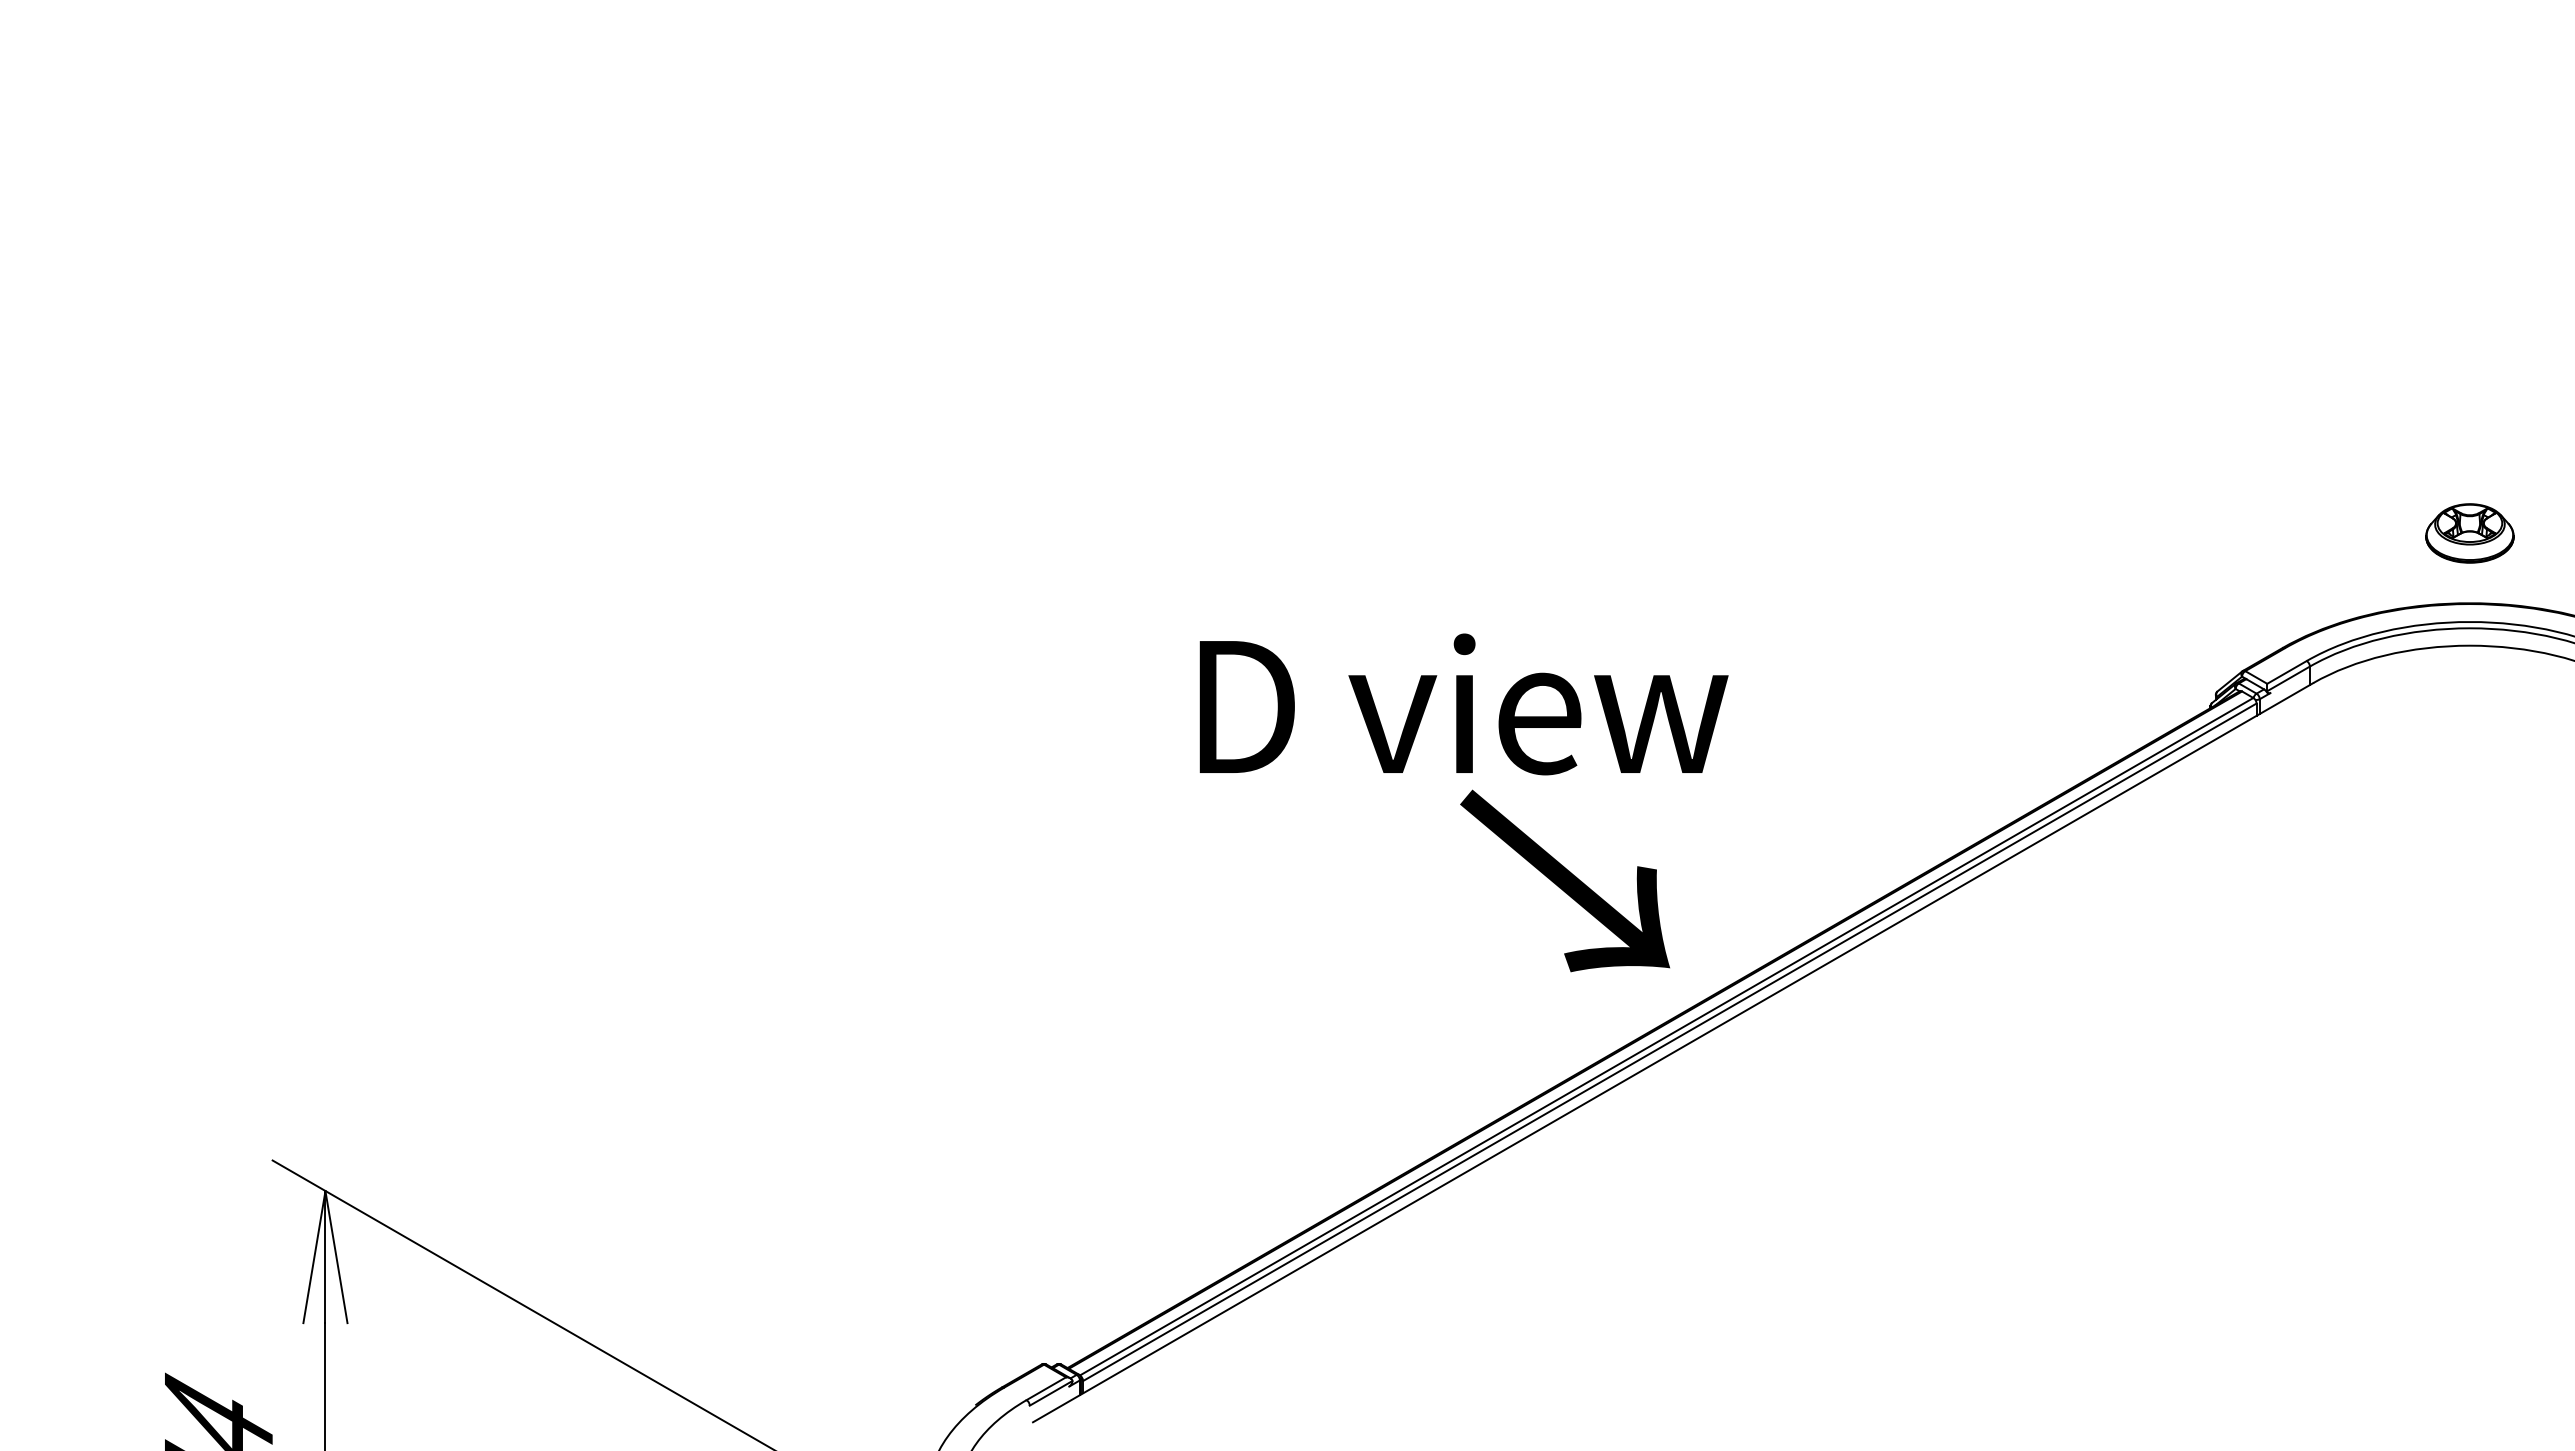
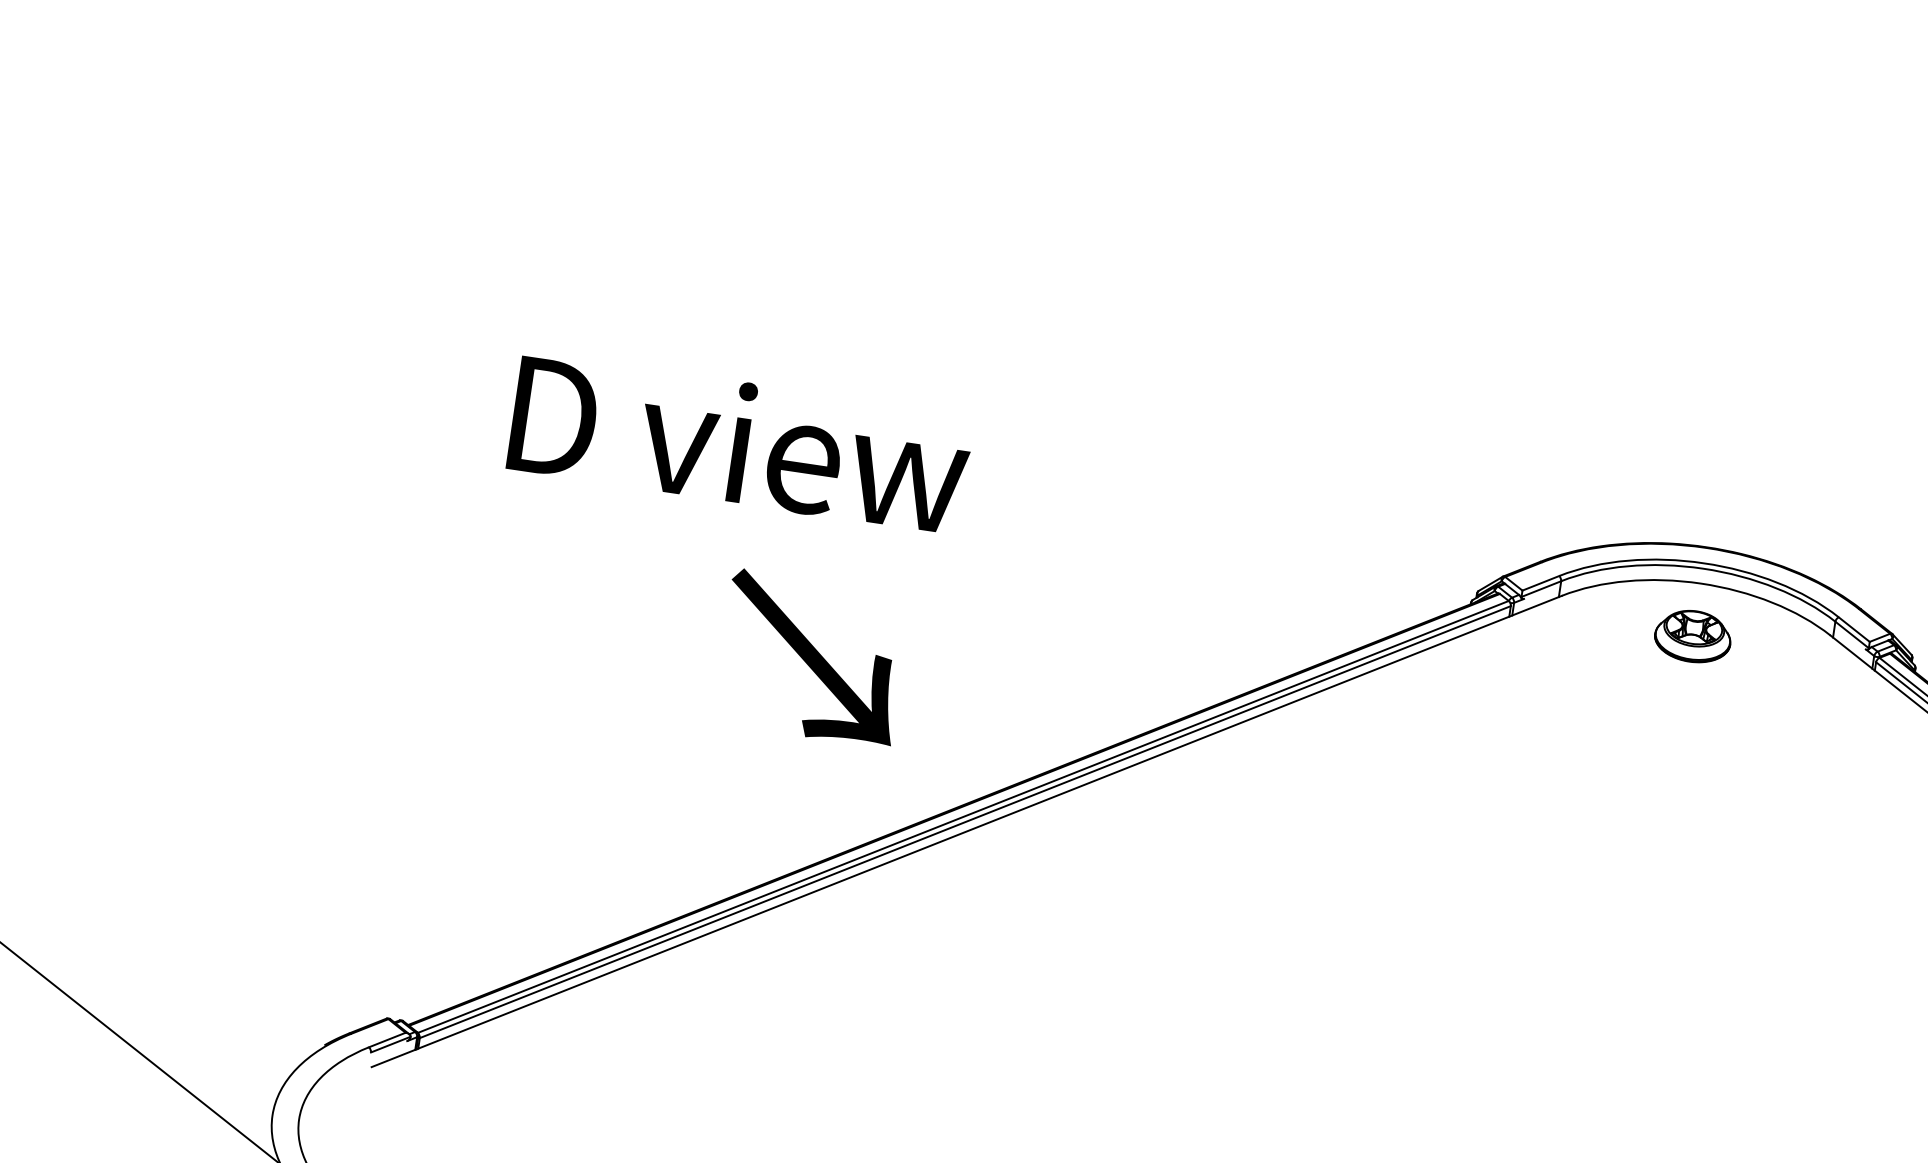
part: (2469, 533) -> (1692, 636), moved
text: (1463, 704) -> (739, 443), moved
text: (1564, 880) -> (811, 657), moved

